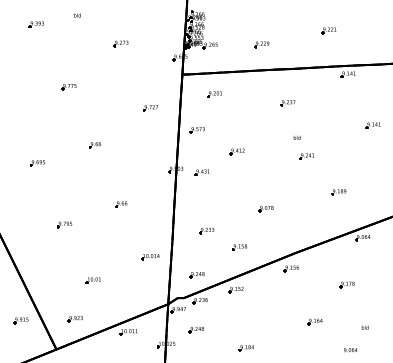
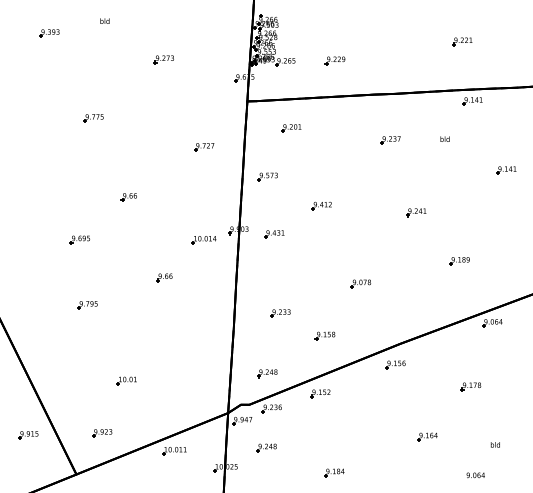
part: (329, 30) -> (462, 41), moved
part: (261, 44) -> (334, 60), moved
text: (296, 137) -> (444, 138), moved
part: (37, 163) -> (79, 239), moved
part: (150, 257) -> (203, 240), moved

